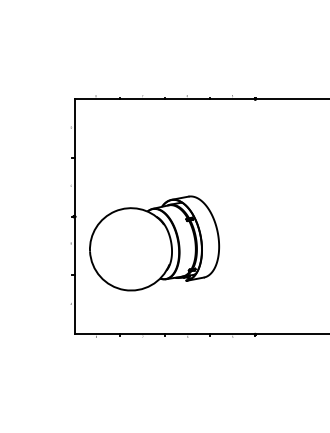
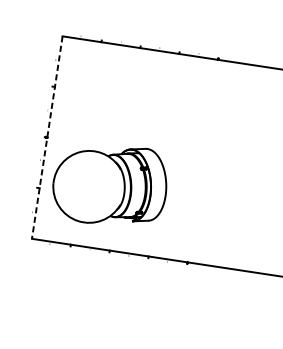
line: (75, 217) -> (47, 138), solid -> dashed
part: (154, 243) -> (110, 184), moved

